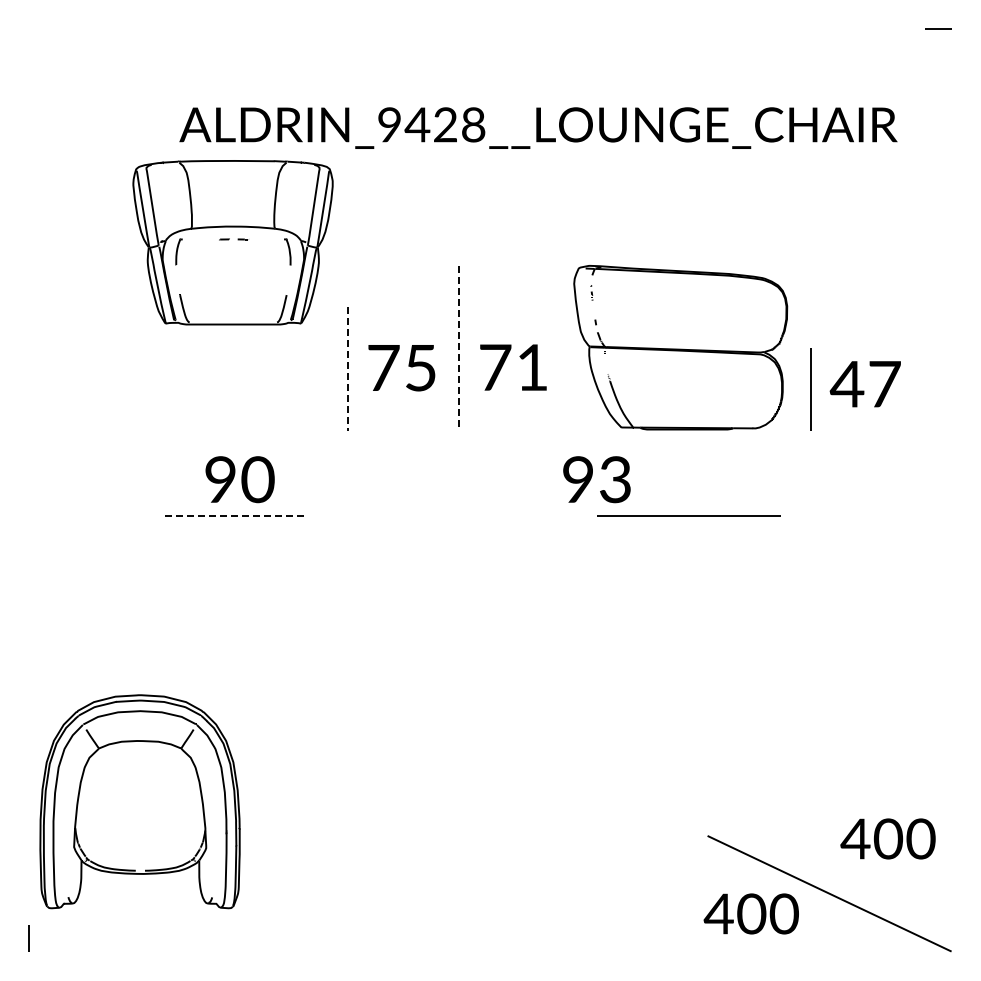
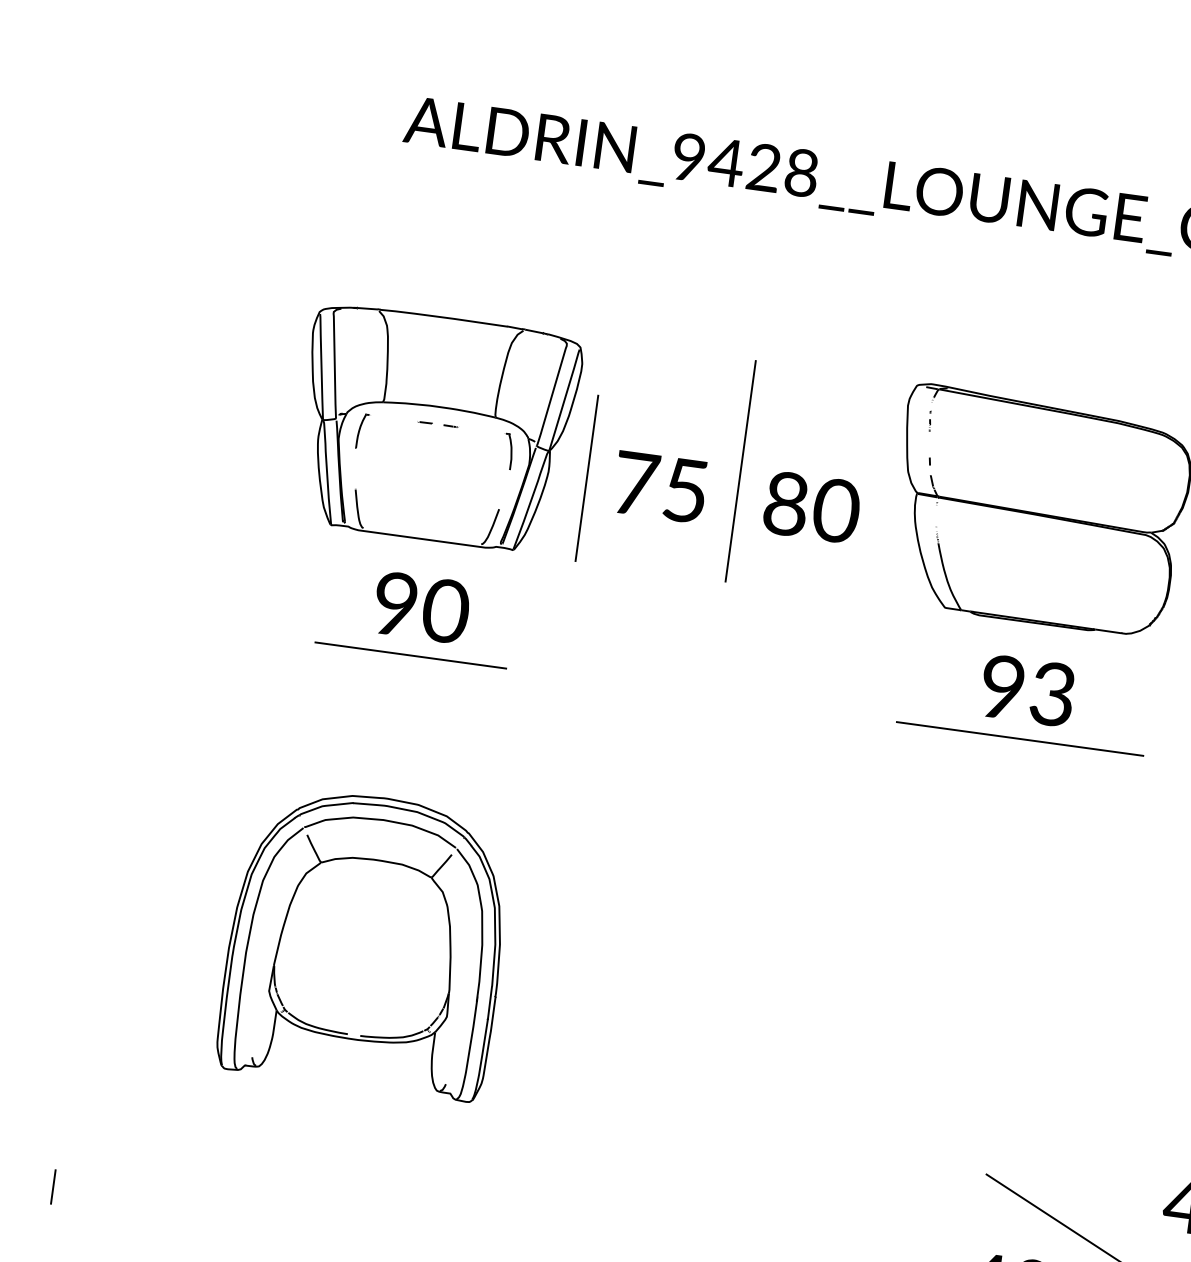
part: (232, 242) -> (435, 428), moved
line: (458, 348) -> (740, 471), dashed -> solid
text: (514, 367) -> (812, 507), 71 -> 80
line: (347, 369) -> (586, 479), dashed -> solid
text: (596, 479) -> (1027, 690), moved
line: (237, 515) -> (411, 655), dashed -> solid
part: (139, 801) -> (365, 941), moved

